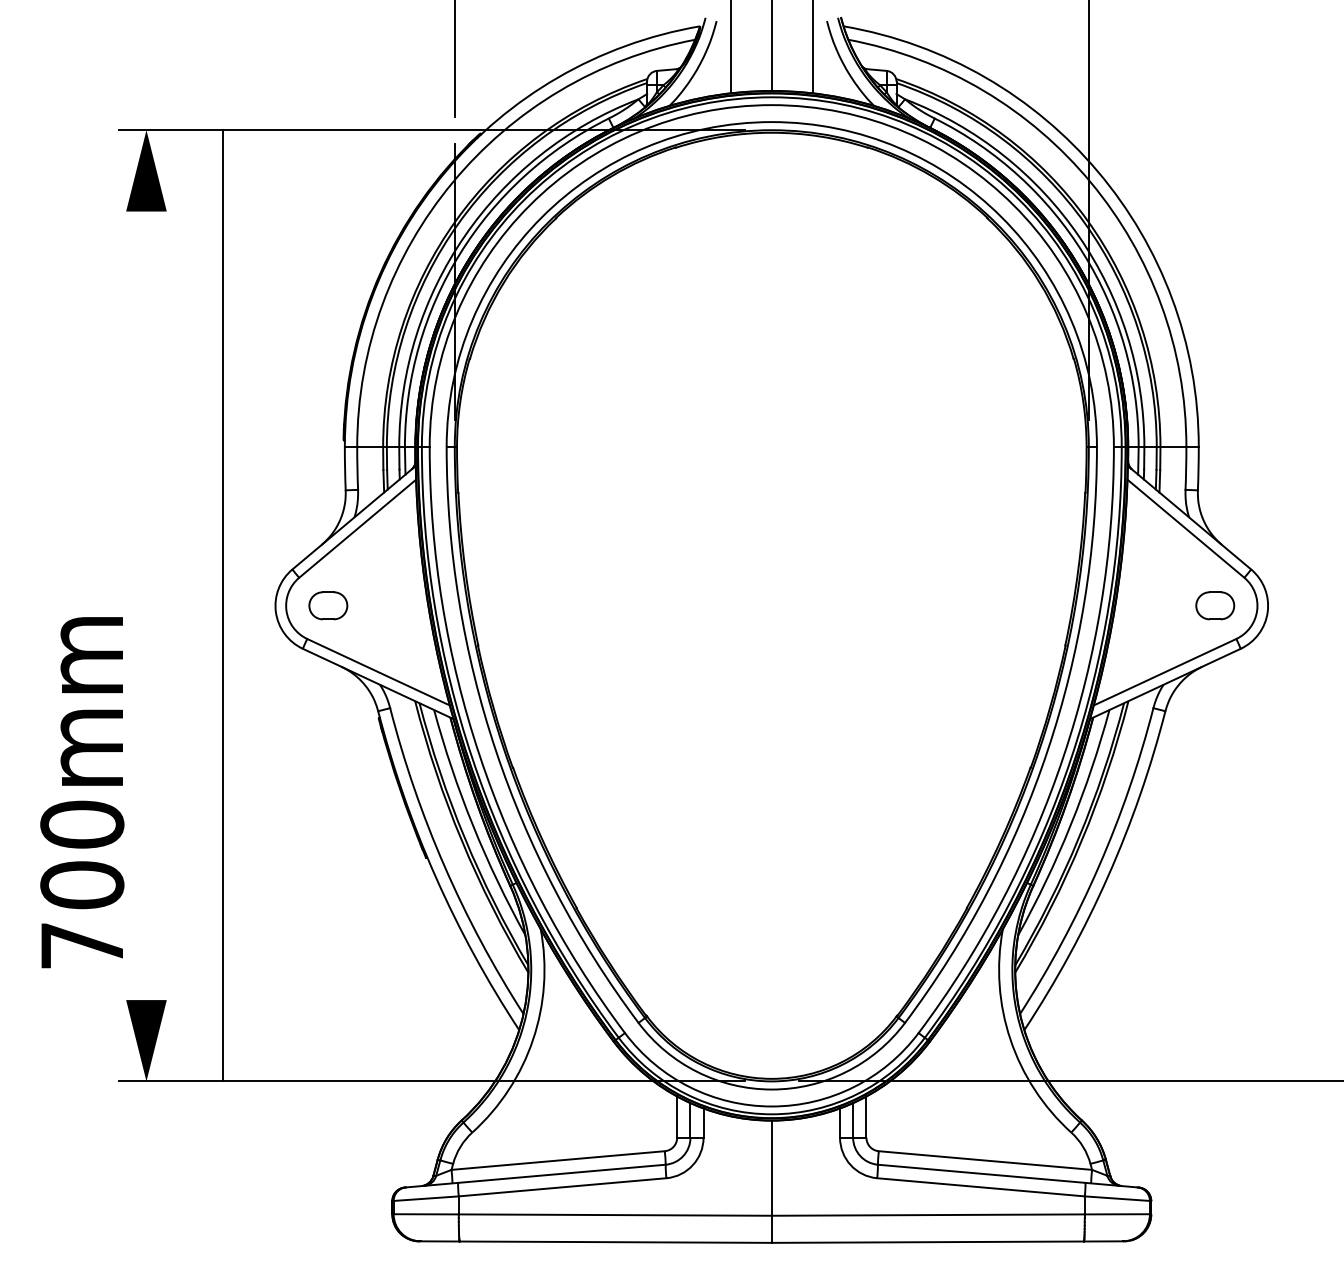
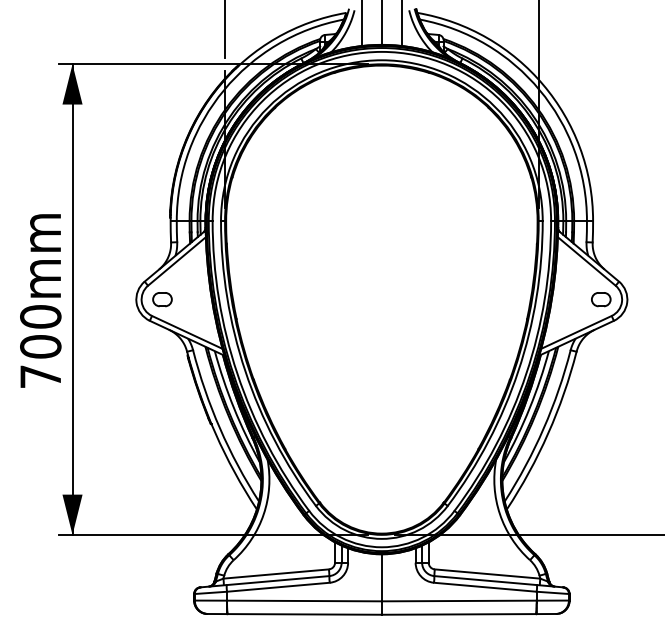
line: (223, 605) -> (72, 299), moved
text: (81, 791) -> (40, 300), moved

